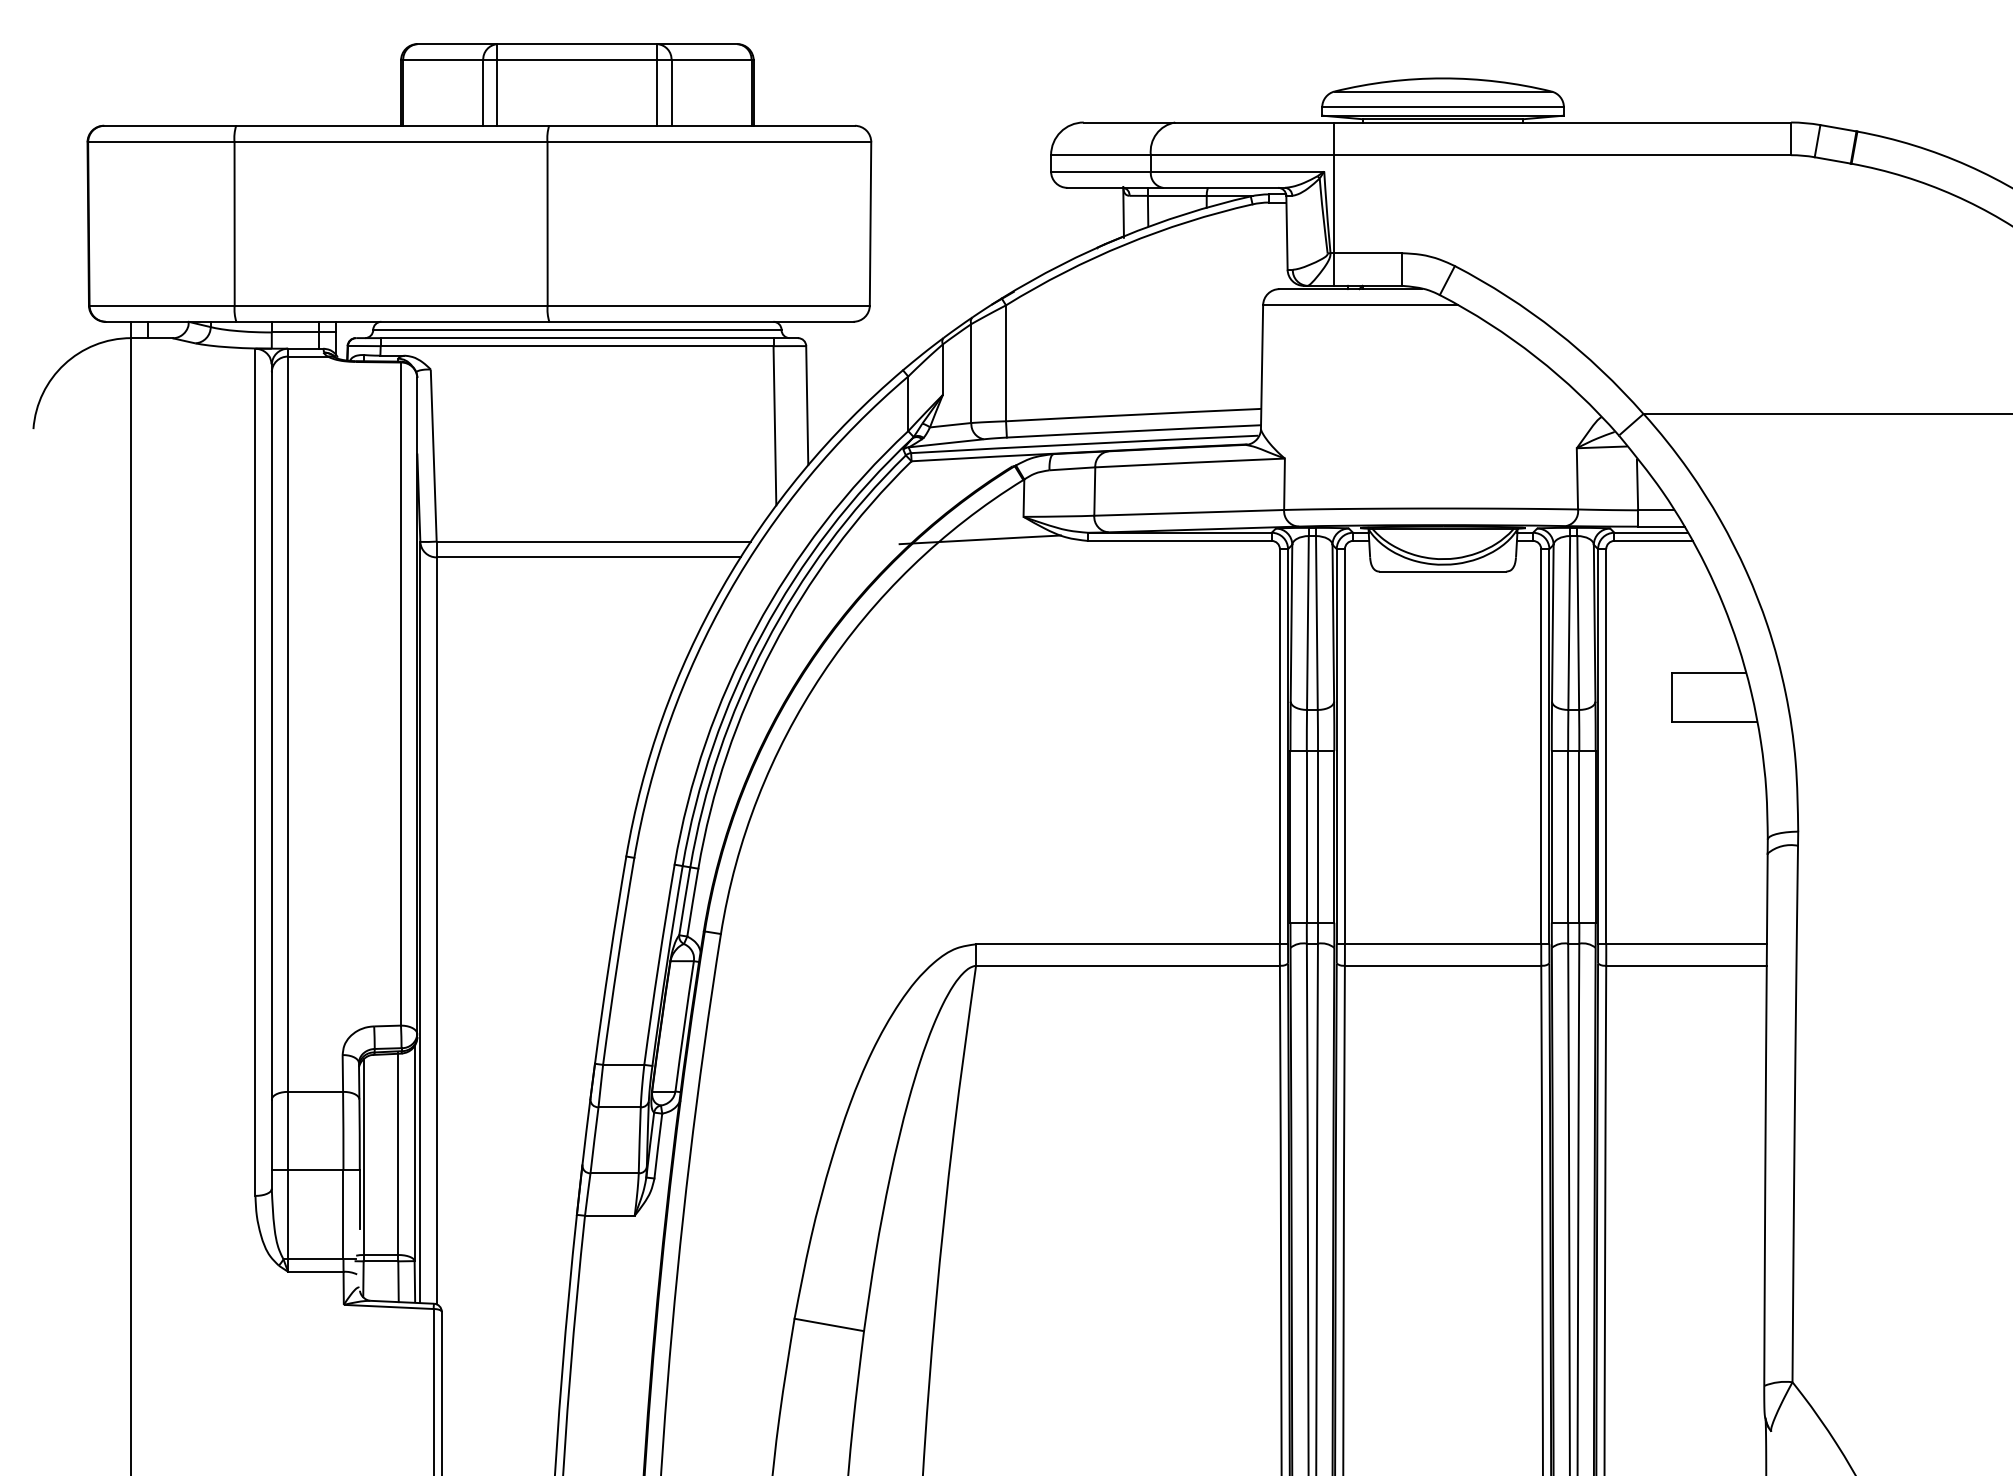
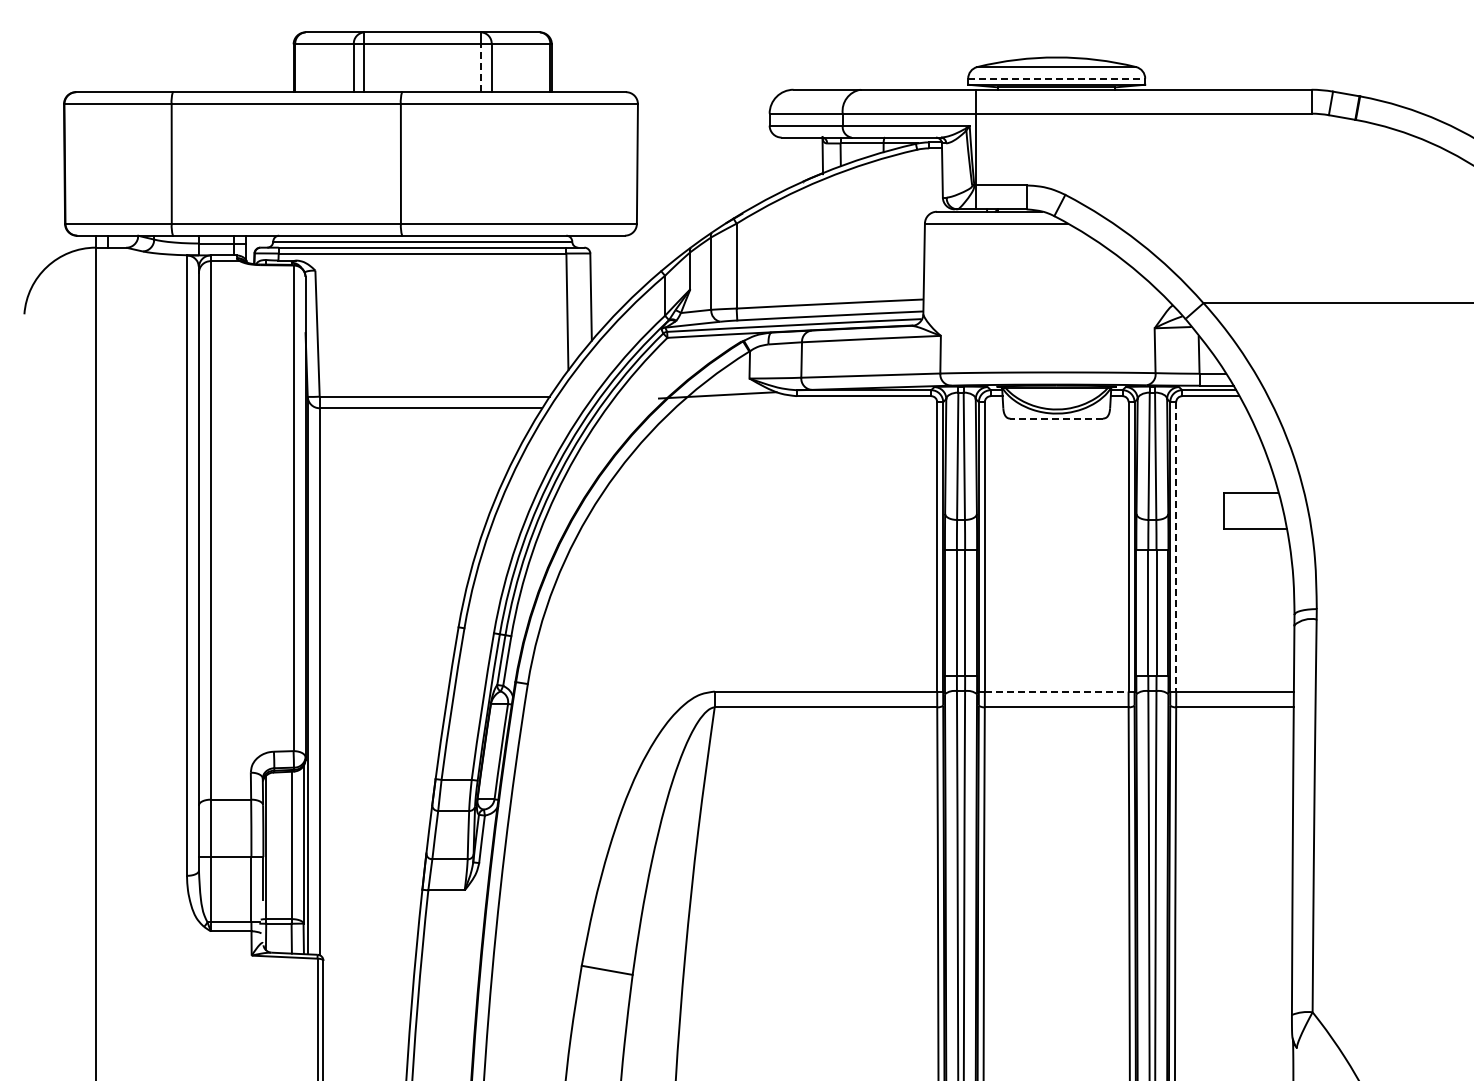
line: (657, 93) -> (481, 68), solid -> dashed
line: (1442, 107) -> (1056, 78), solid -> dashed
line: (1442, 571) -> (1056, 418), solid -> dashed
line: (1606, 746) -> (1176, 546), solid -> dashed
line: (1442, 944) -> (1056, 691), solid -> dashed

